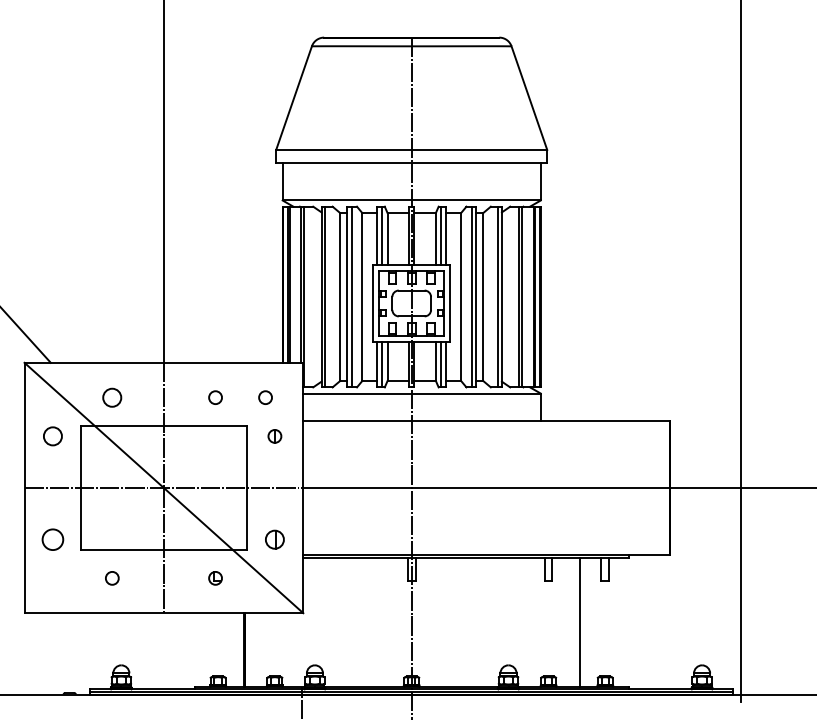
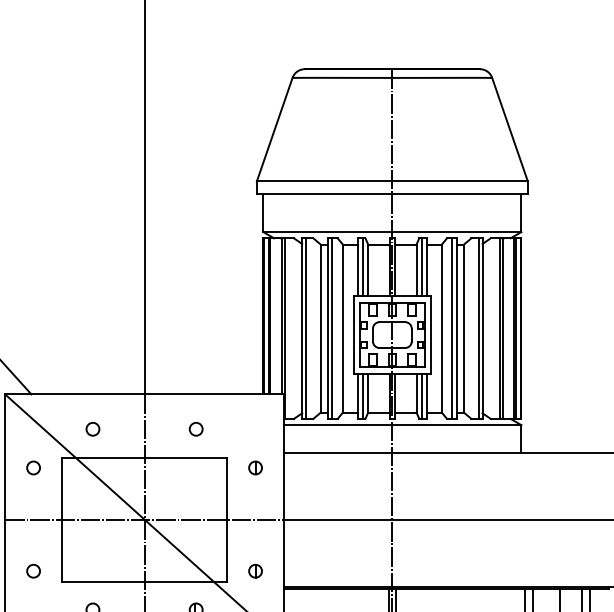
circle: (112, 397) -> (93, 429), size x0.71
circle: (265, 397) -> (246, 429), removed
circle: (52, 436) -> (33, 468), size x0.71
circle: (52, 539) -> (33, 571), size x0.62
part: (274, 539) -> (255, 571), size x0.71

